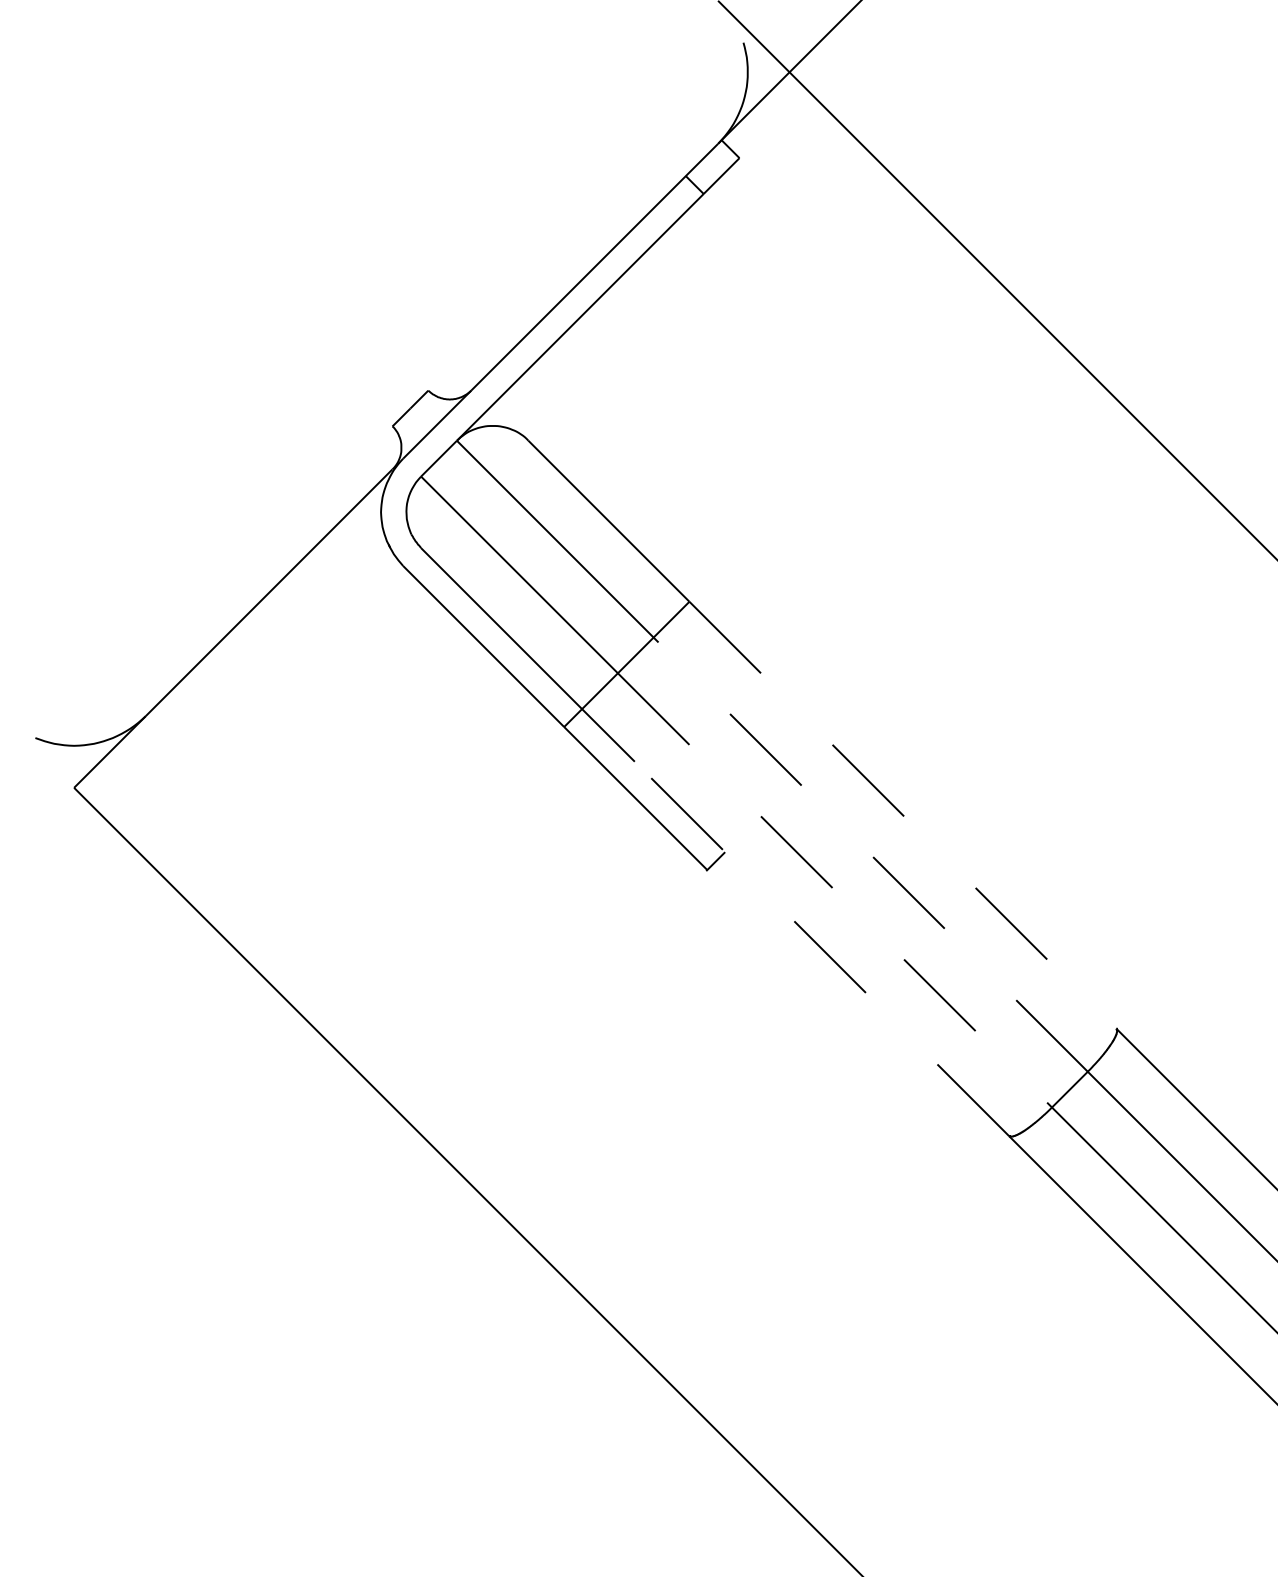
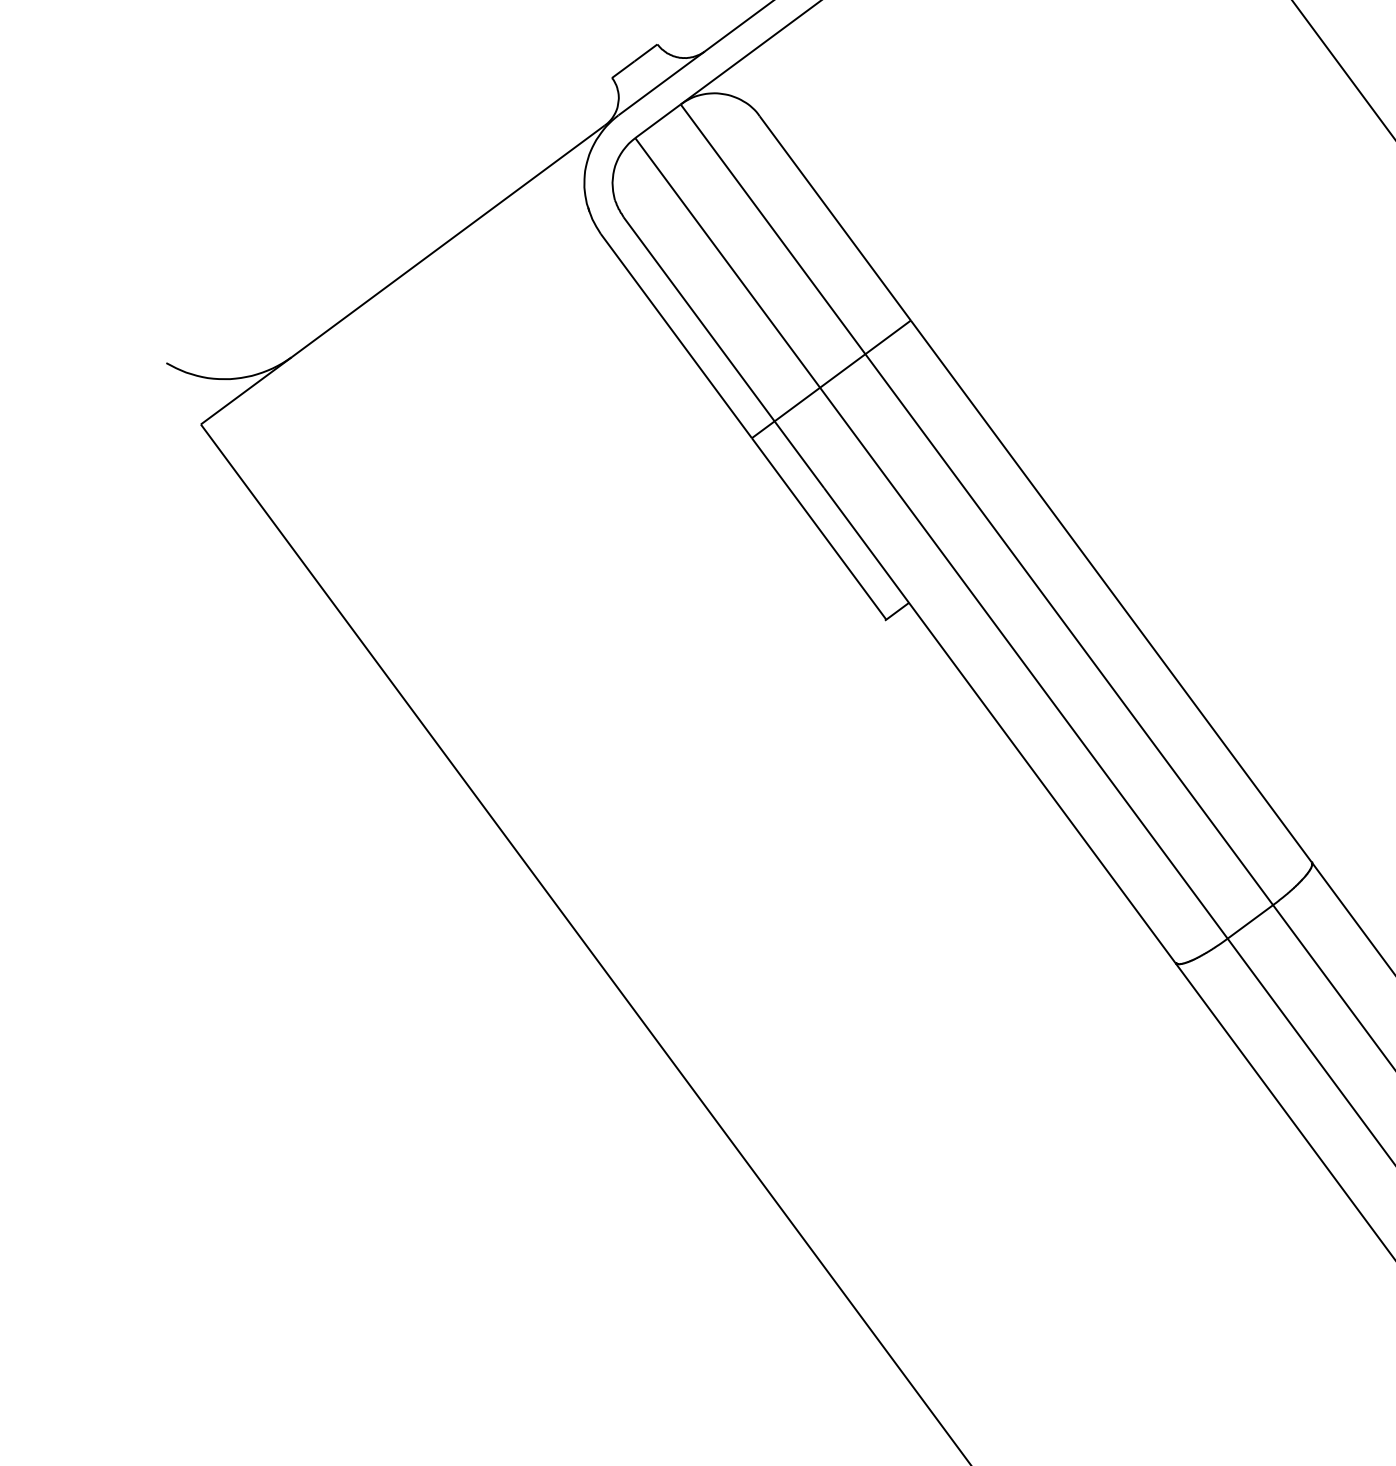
line: (902, 815) -> (1110, 591), dashed -> solid
line: (870, 854) -> (1069, 629), dashed -> solid
line: (834, 890) -> (1023, 663), dashed -> solid
line: (821, 948) -> (999, 725), dashed -> solid

